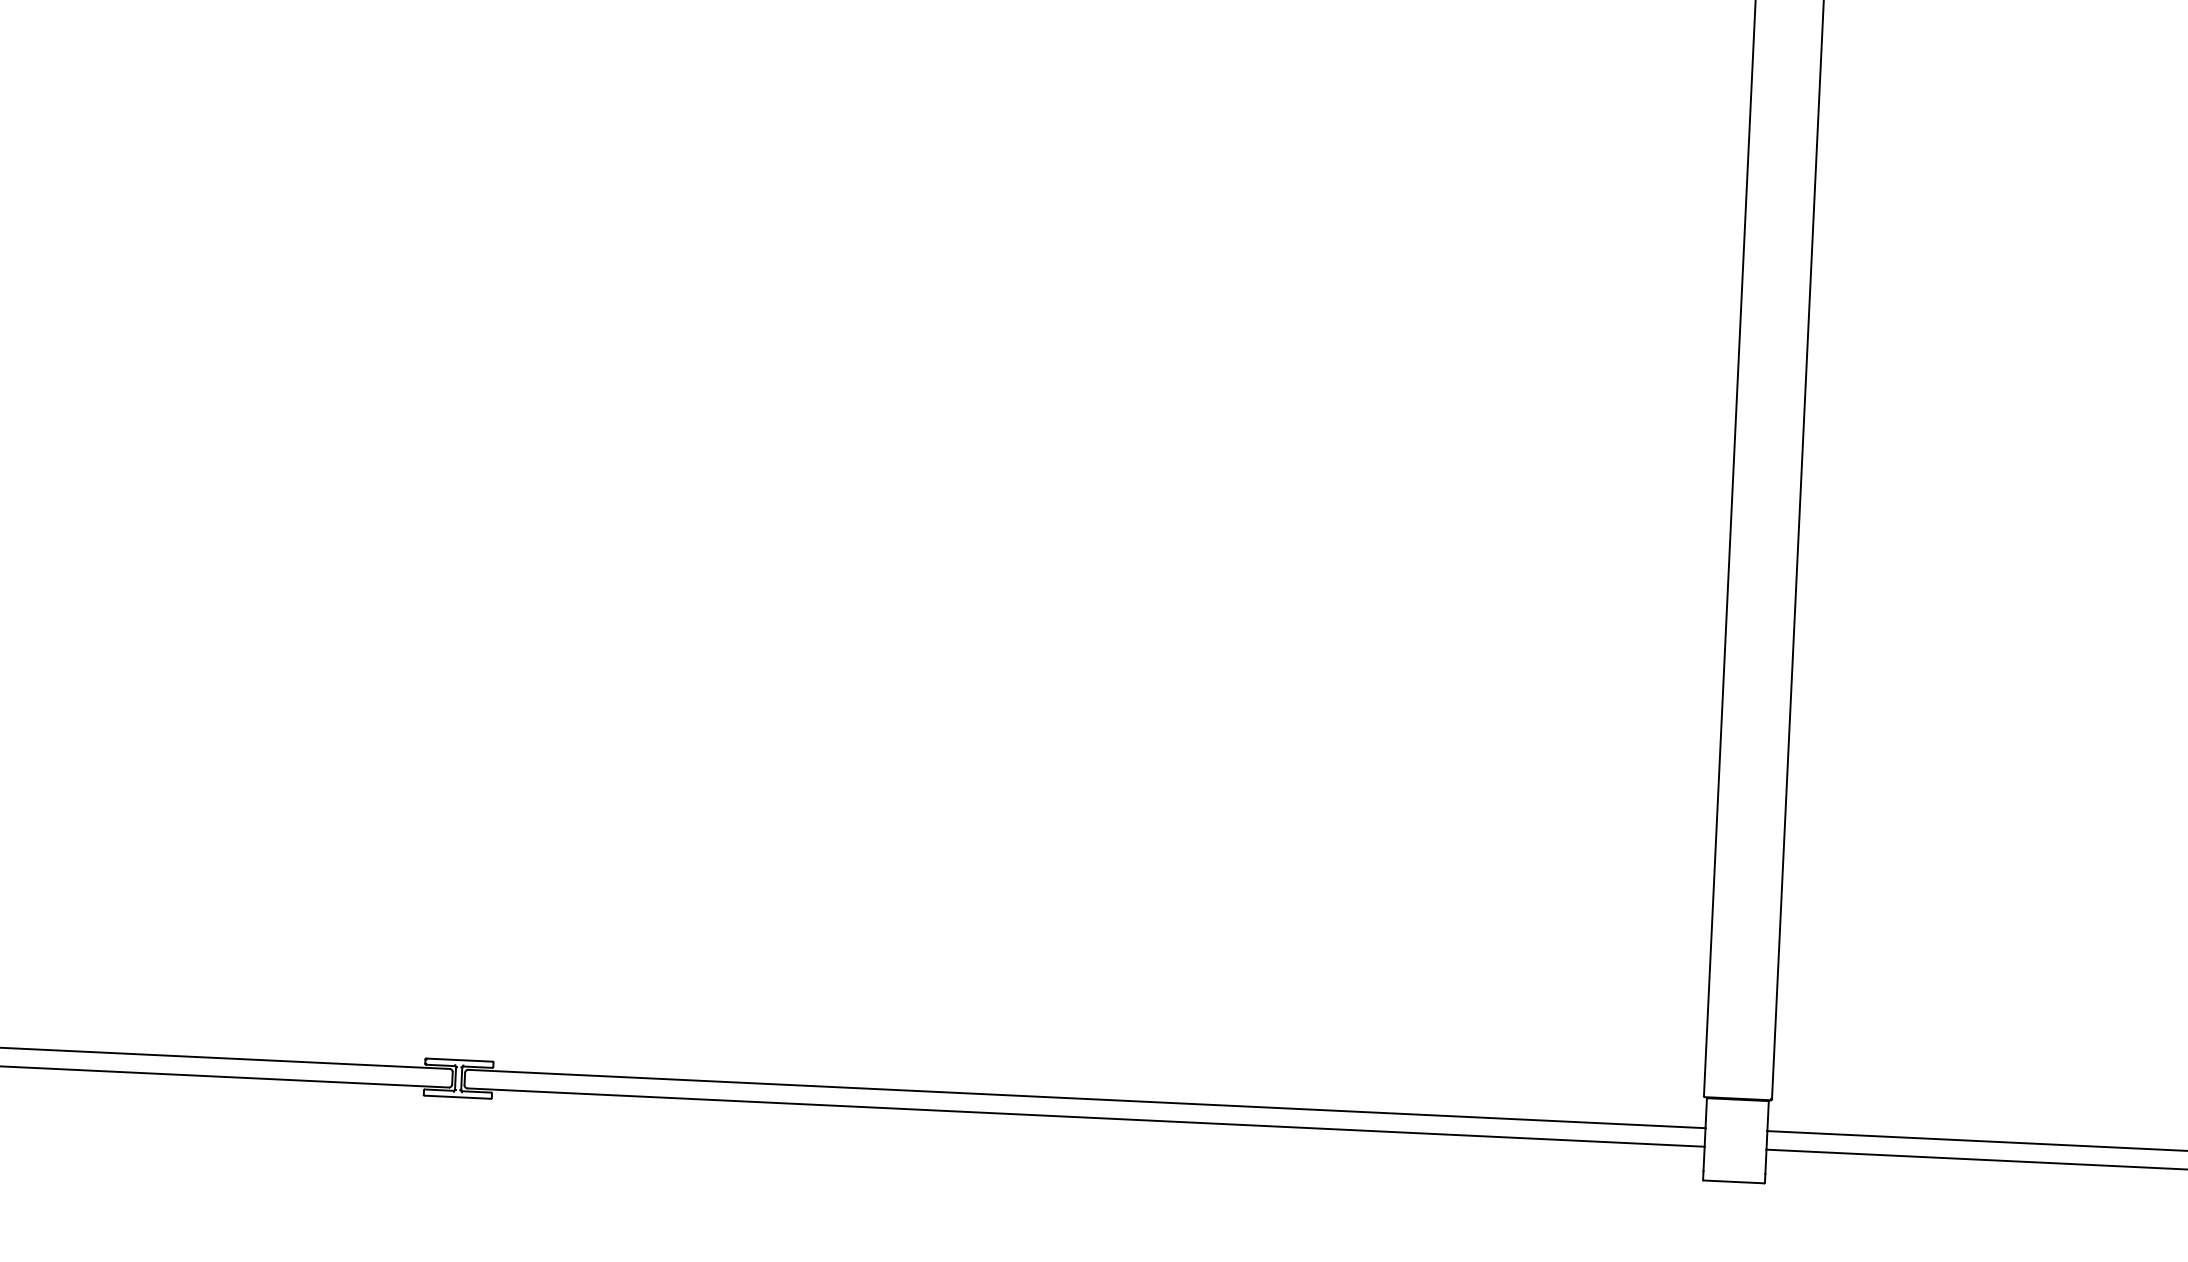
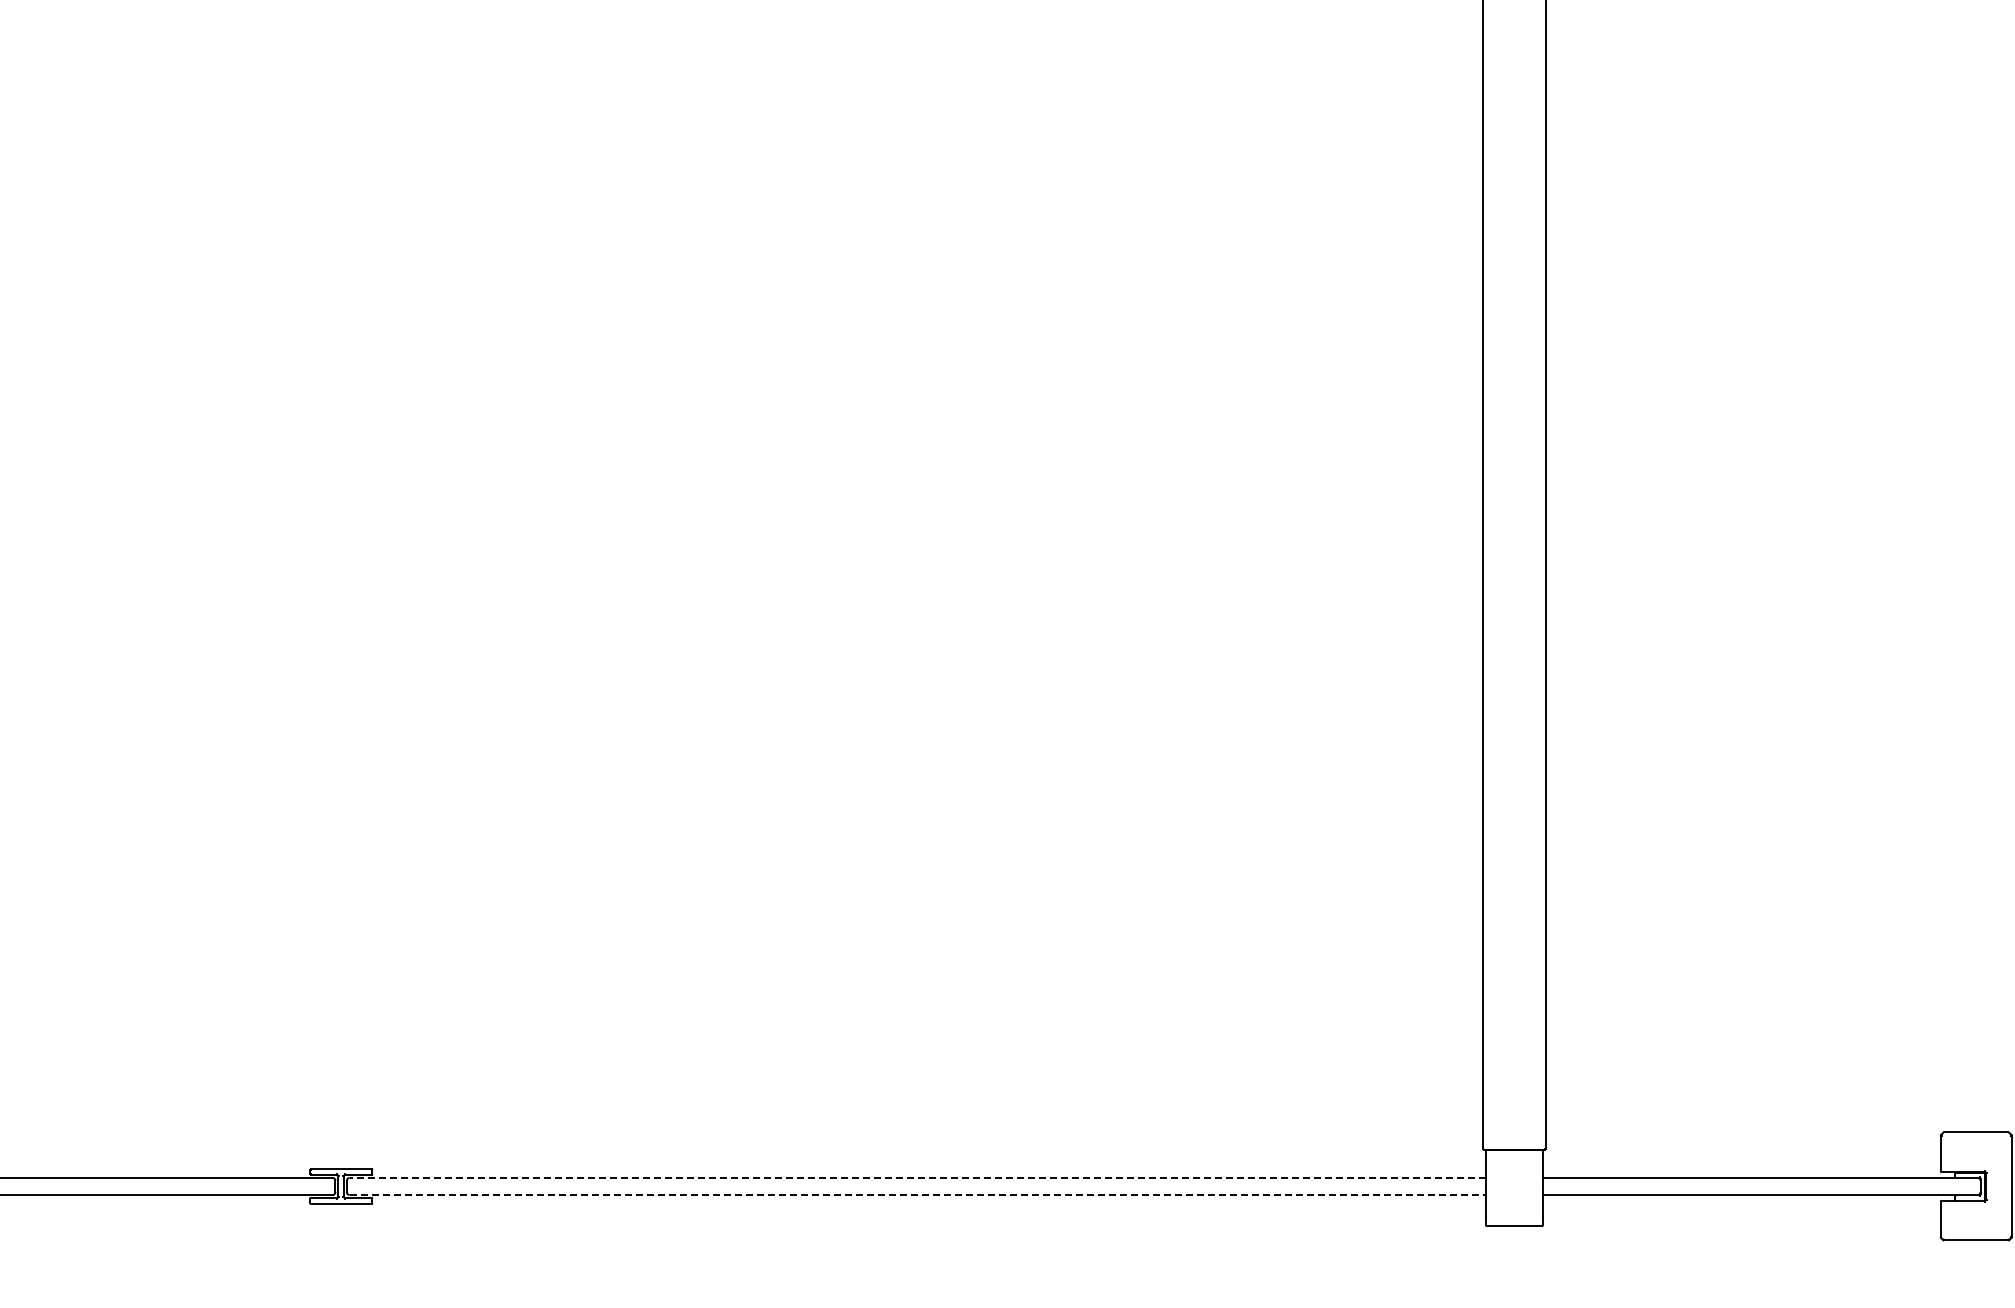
line: (1086, 1098) -> (917, 1177), solid -> dashed
line: (1086, 1117) -> (918, 1194), solid -> dashed

